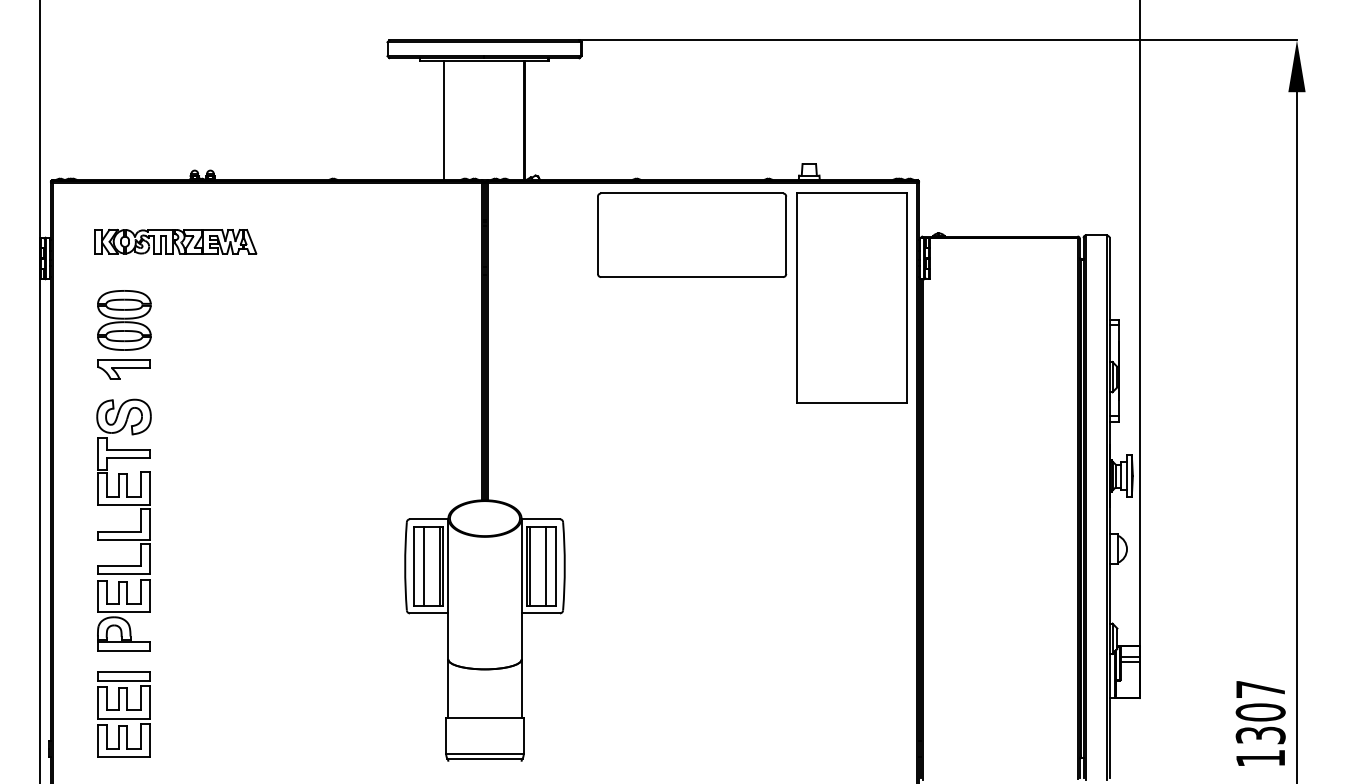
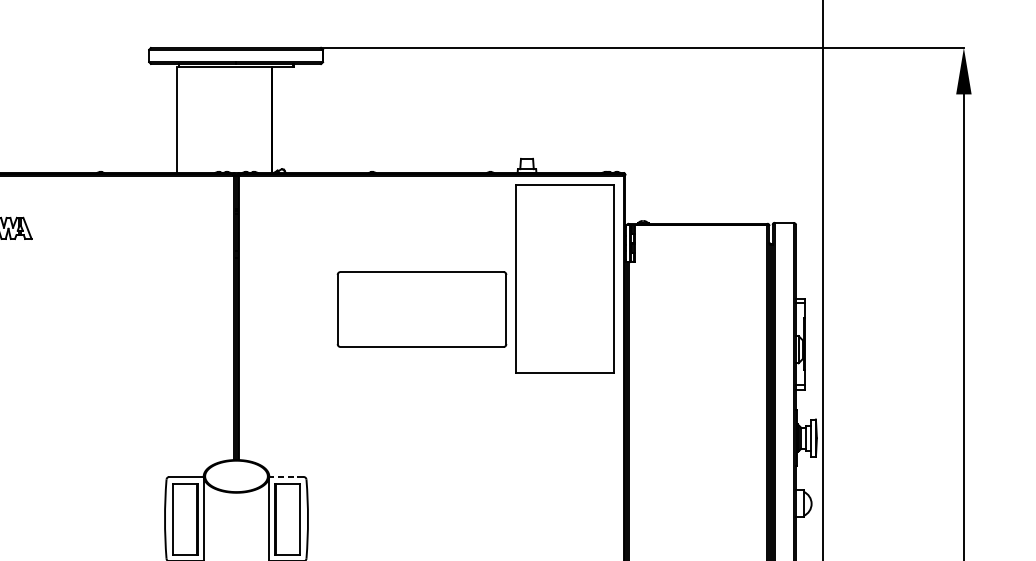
line: (444, 120) -> (176, 119), moved
part: (692, 234) -> (422, 308), moved
line: (540, 519) -> (286, 477), solid -> dashed
line: (424, 566) -> (182, 519), removed
line: (545, 566) -> (290, 519), removed

